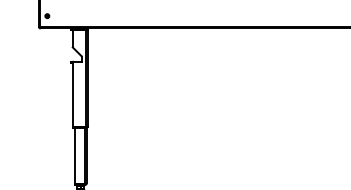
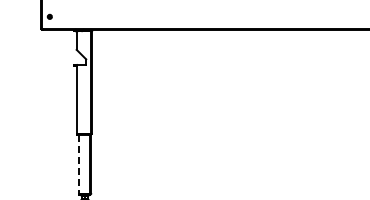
line: (74, 156) -> (78, 164), solid -> dashed

